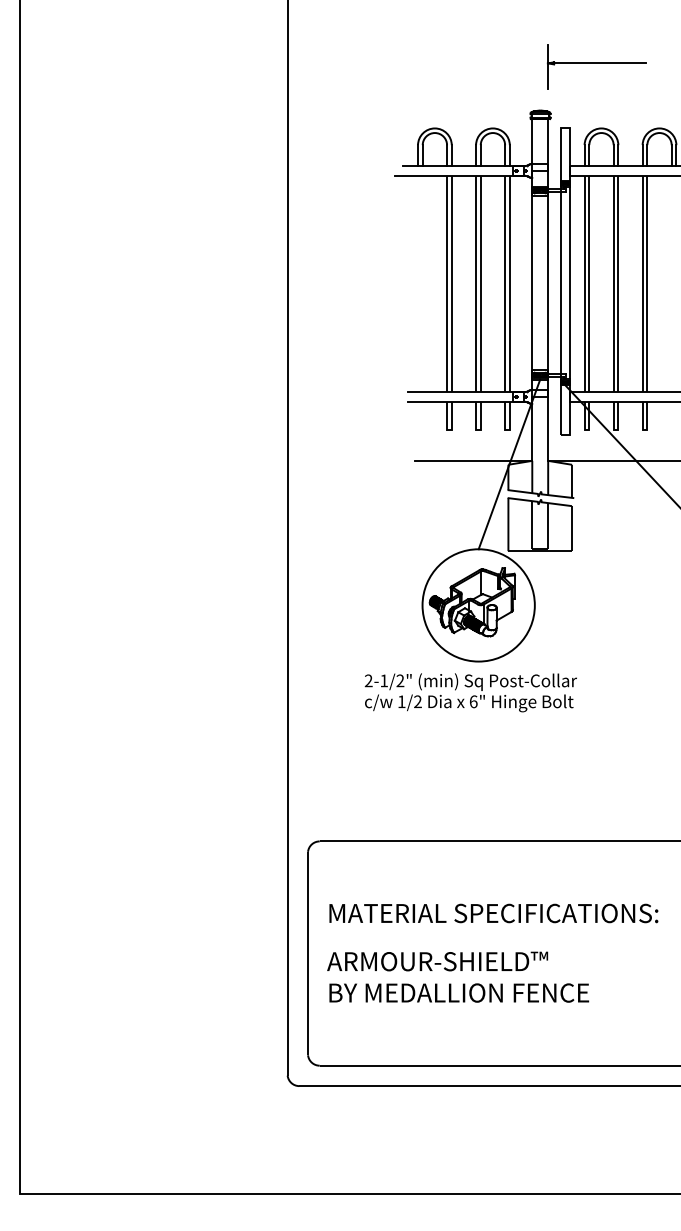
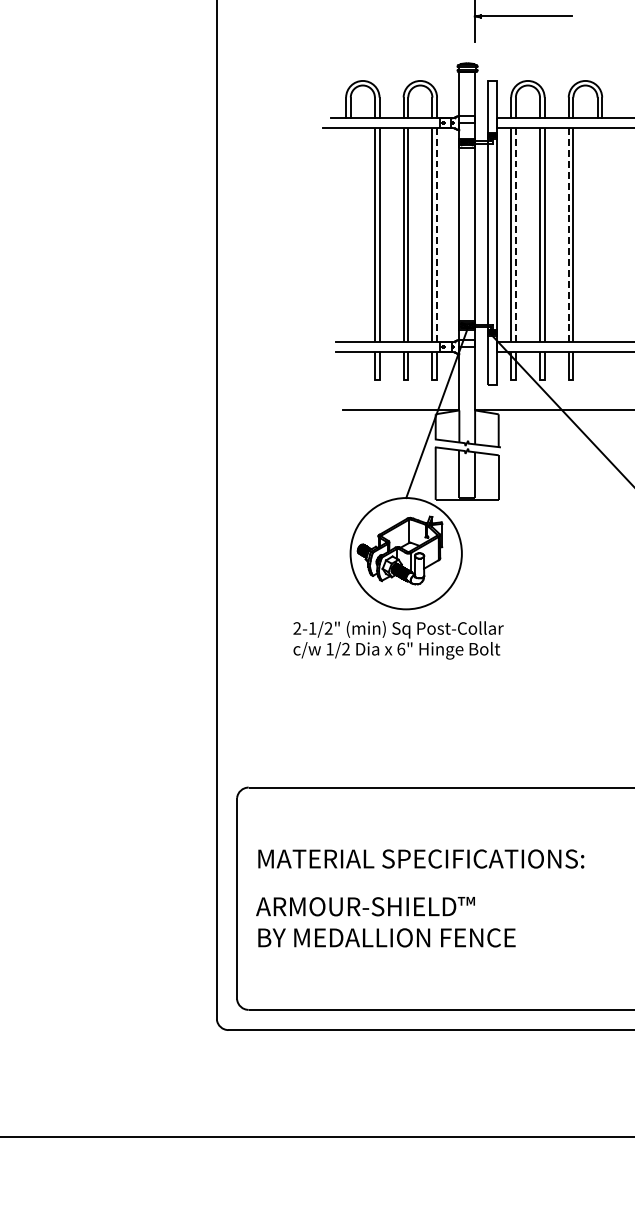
line: (642, 283) -> (568, 234), solid -> dashed
line: (509, 284) -> (436, 235), solid -> dashed
line: (589, 284) -> (516, 235), solid -> dashed

